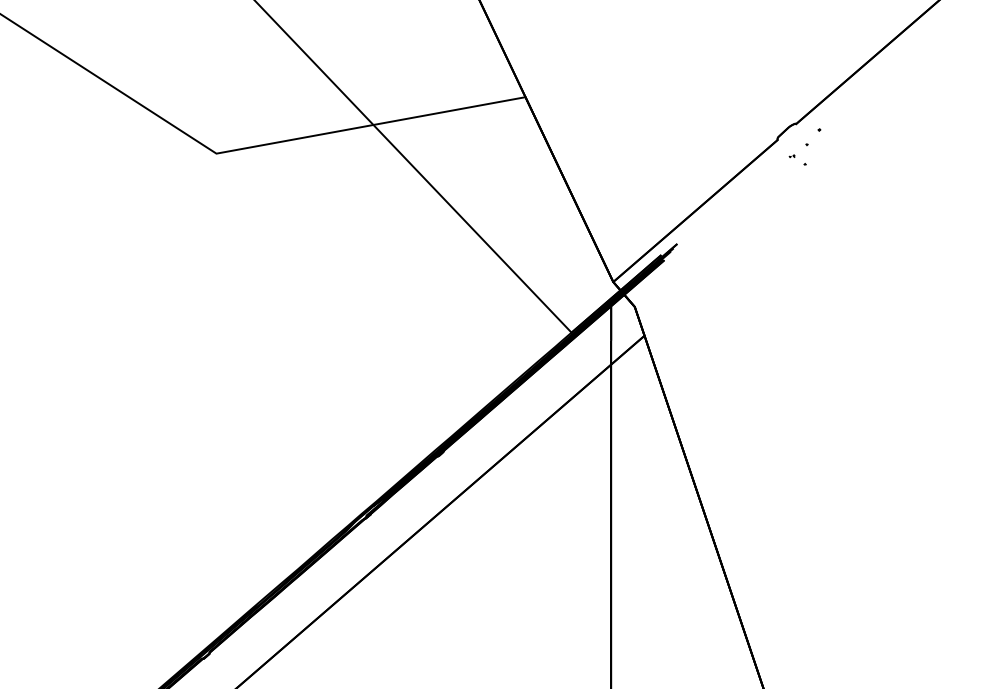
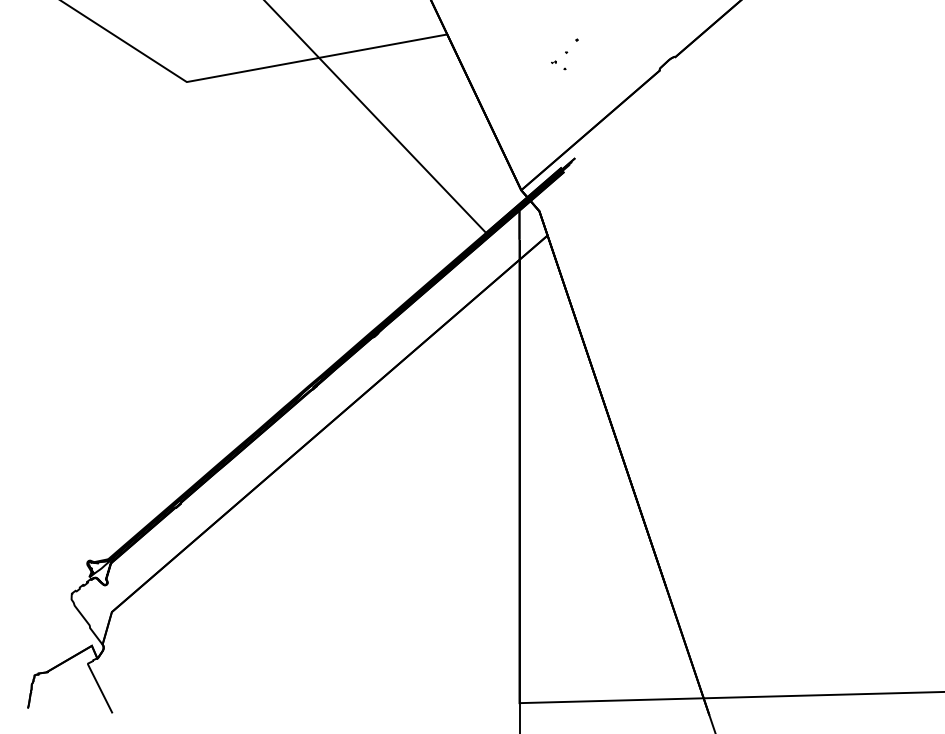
part: (804, 147) -> (564, 54), moved

